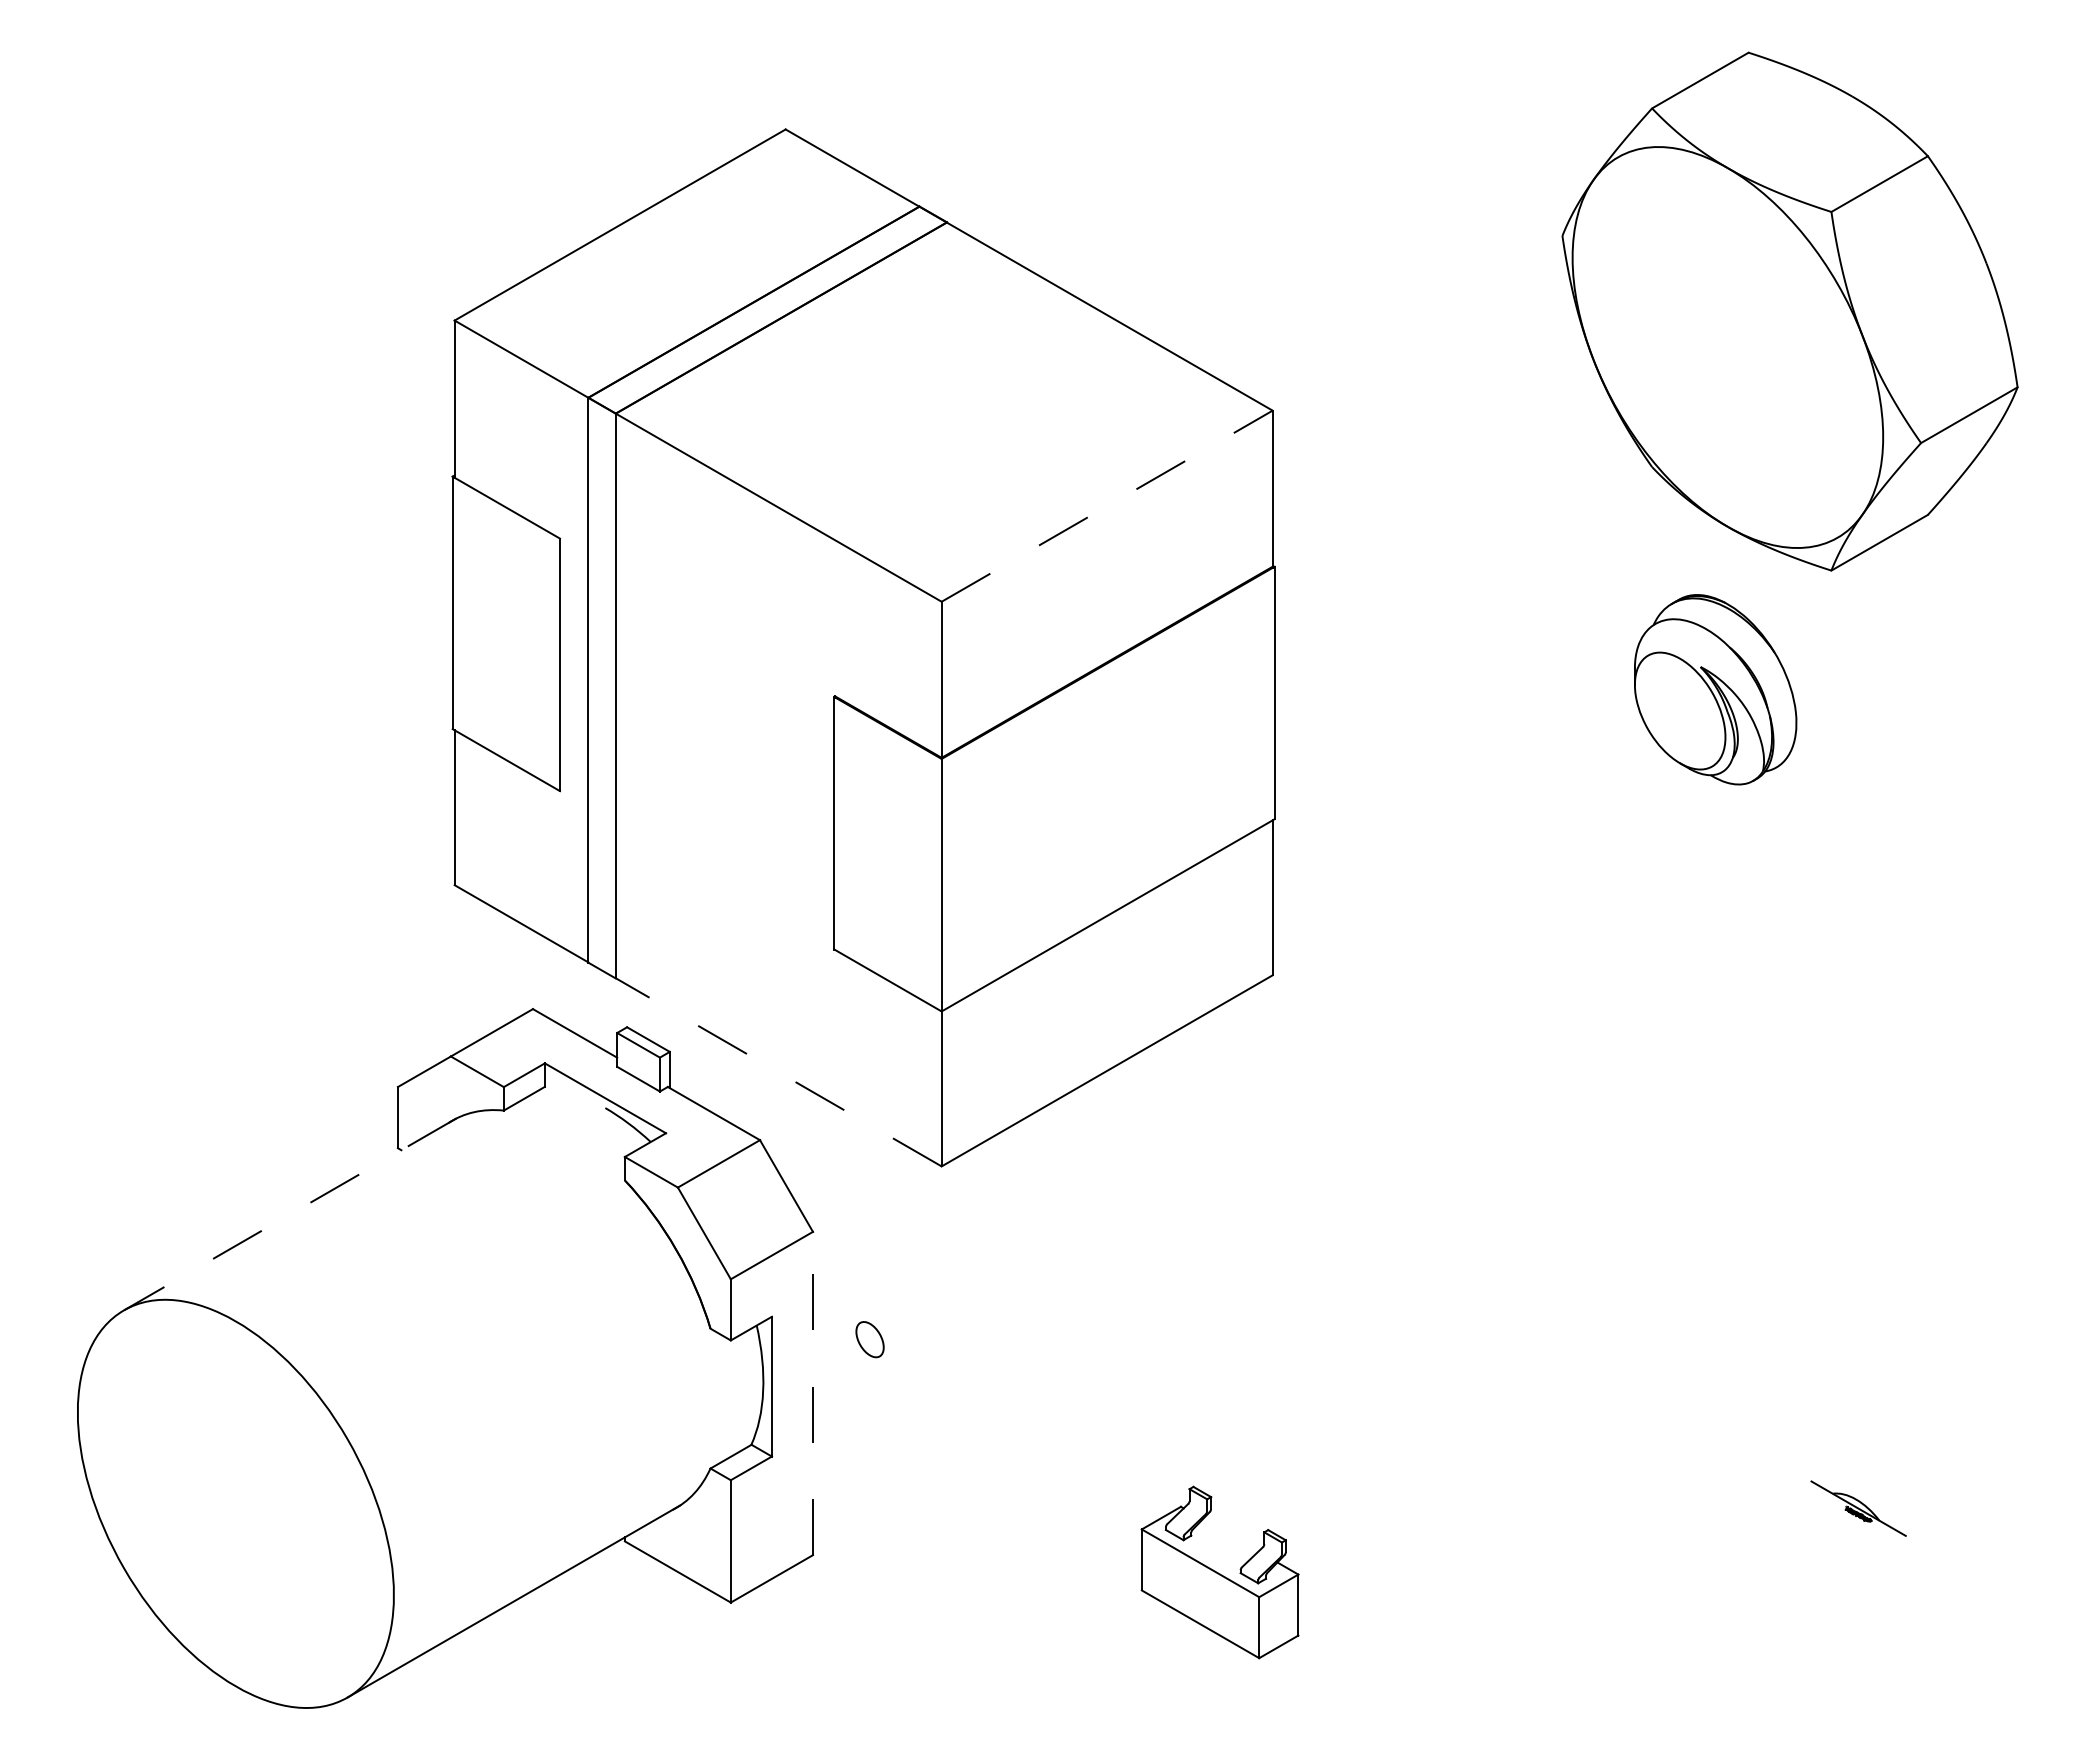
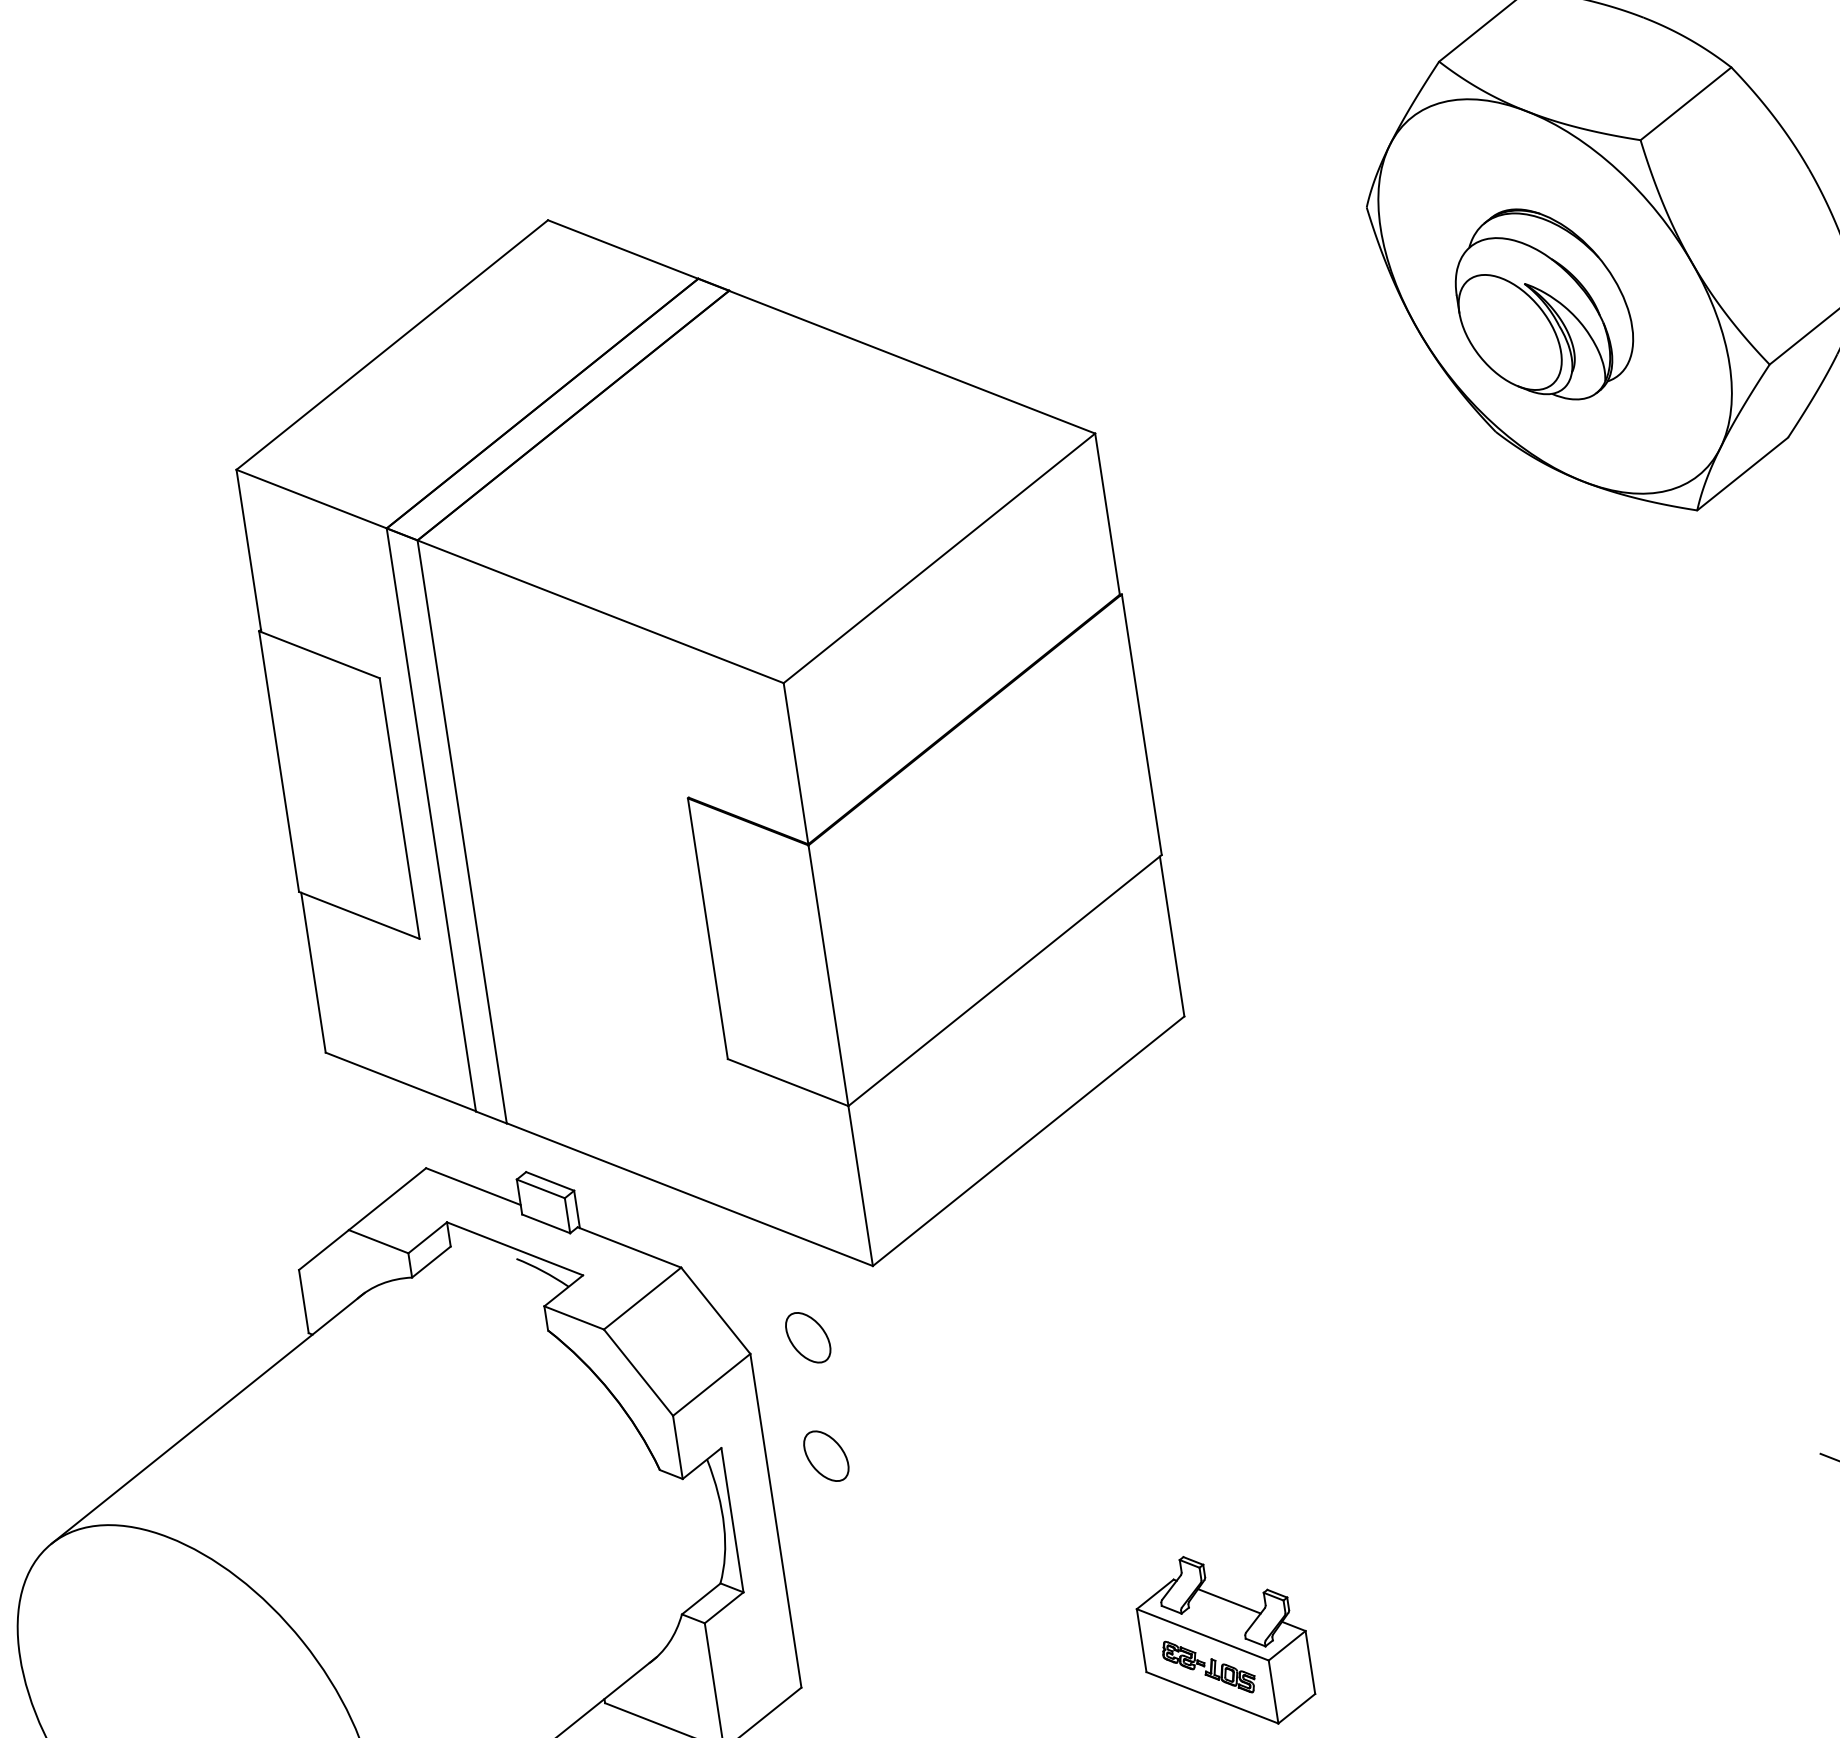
line: (1107, 505) -> (939, 557), dashed -> solid
part: (1715, 689) -> (1543, 304), moved
line: (778, 1072) -> (689, 1194), dashed -> solid
line: (290, 1214) -> (208, 1418), dashed -> solid
part: (869, 1224) -> (807, 1337), added
part: (869, 1339) -> (825, 1456), size x1.43
line: (812, 1393) -> (775, 1520), dashed -> solid
line: (1230, 1535) -> (1229, 1601), added
part: (1201, 1594) -> (1208, 1666), added

